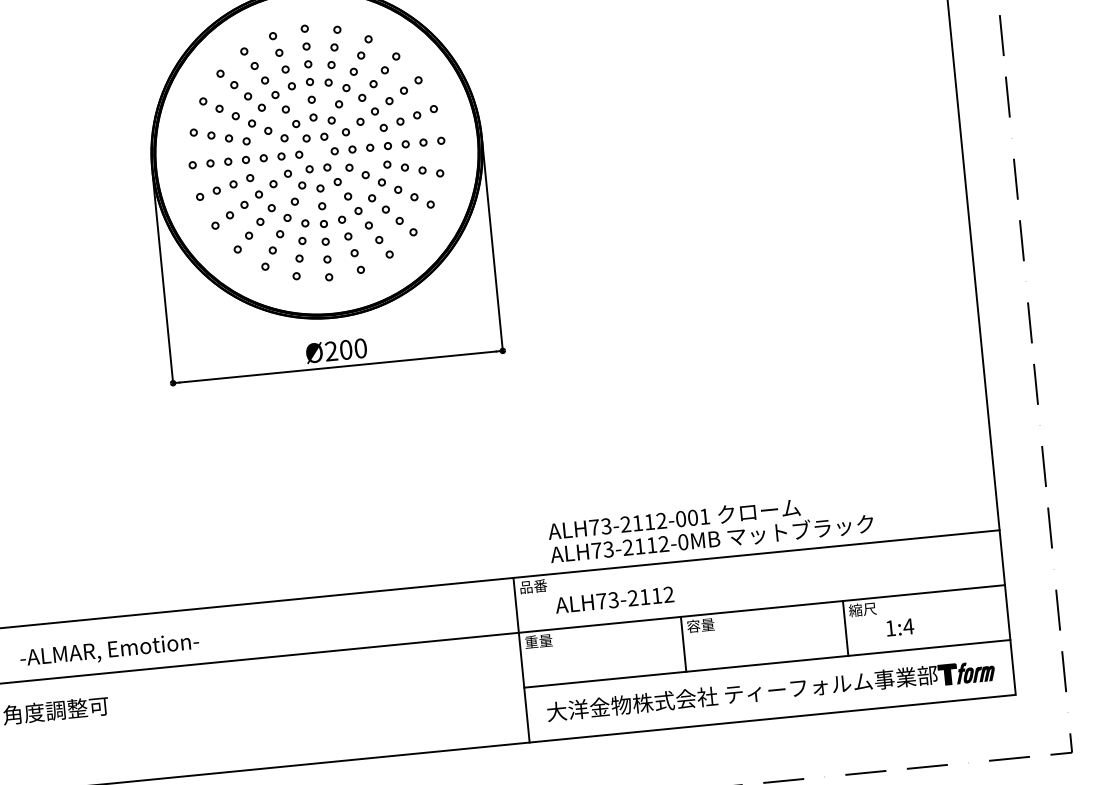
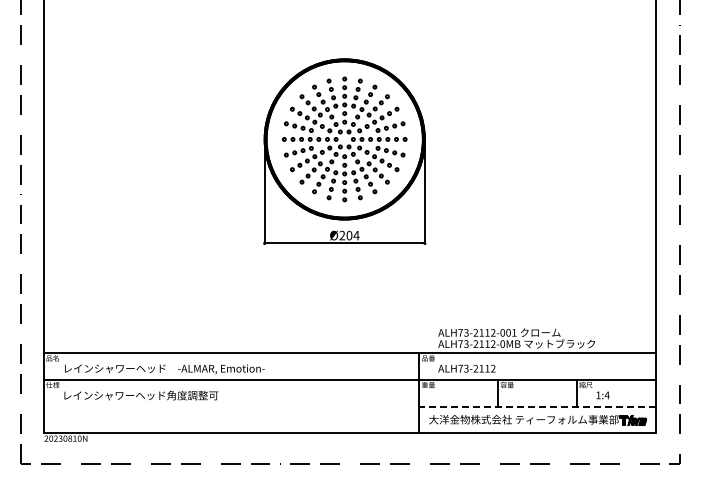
text: (360, 348) -> (356, 235), Ø200 -> Ø204
line: (765, 663) -> (536, 406), solid -> dashed

